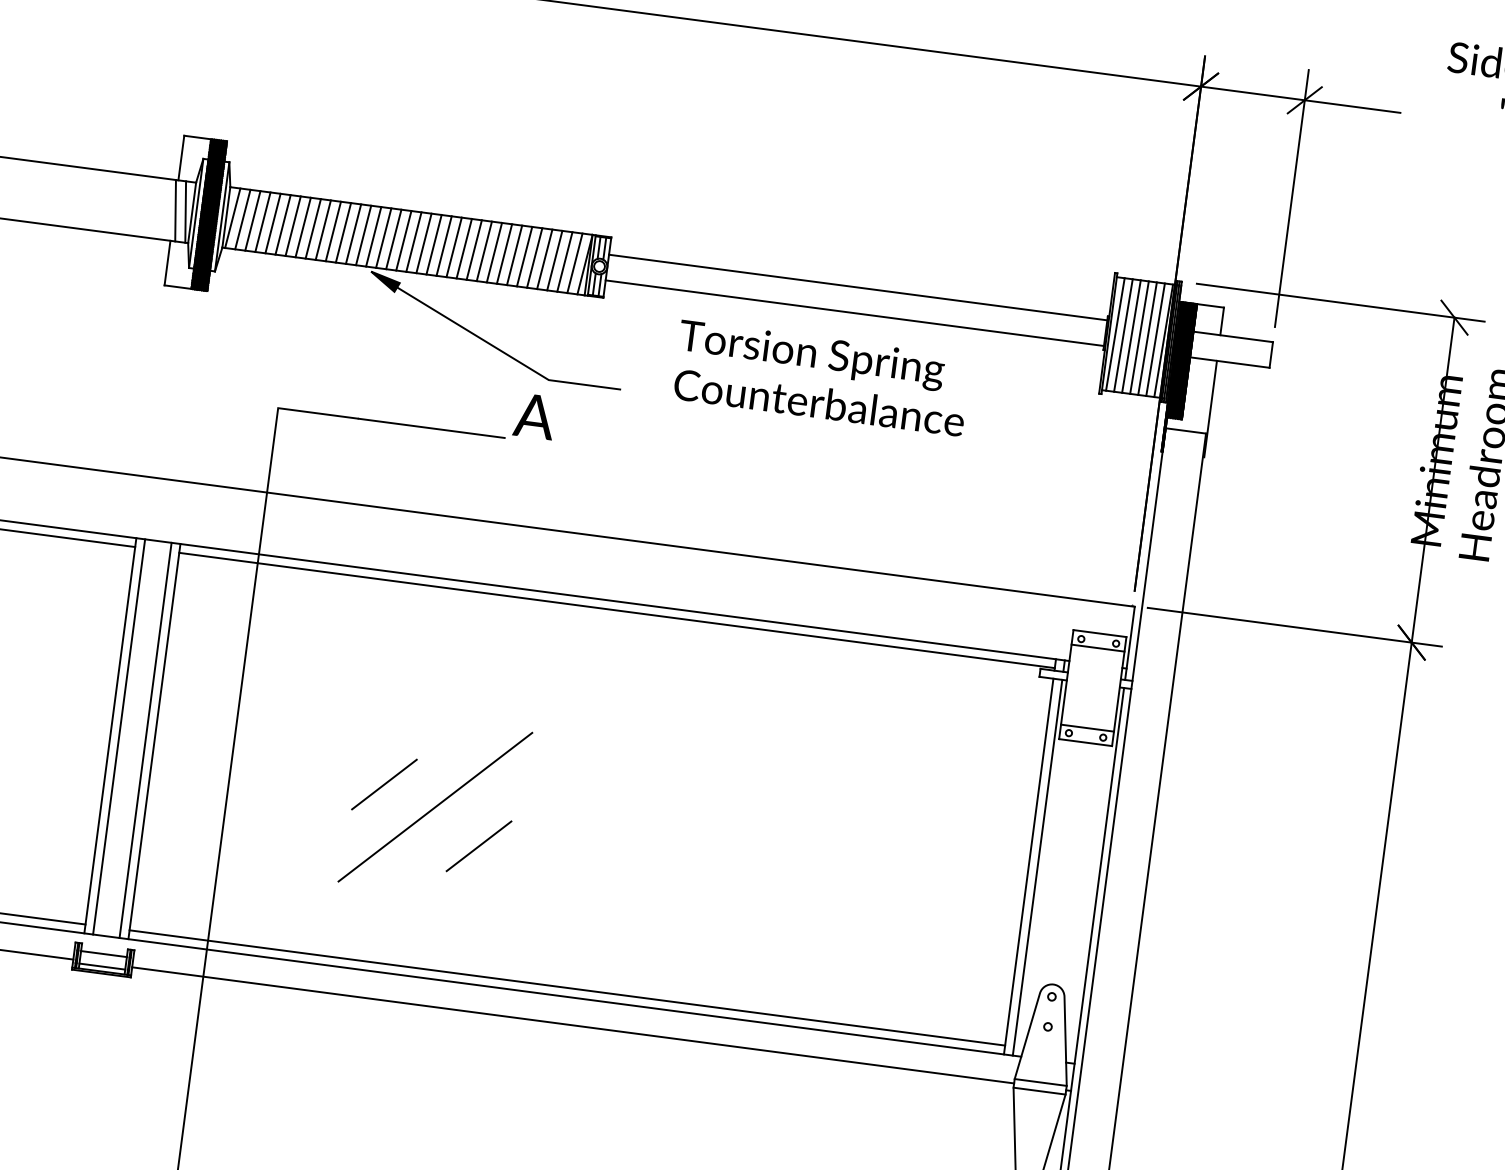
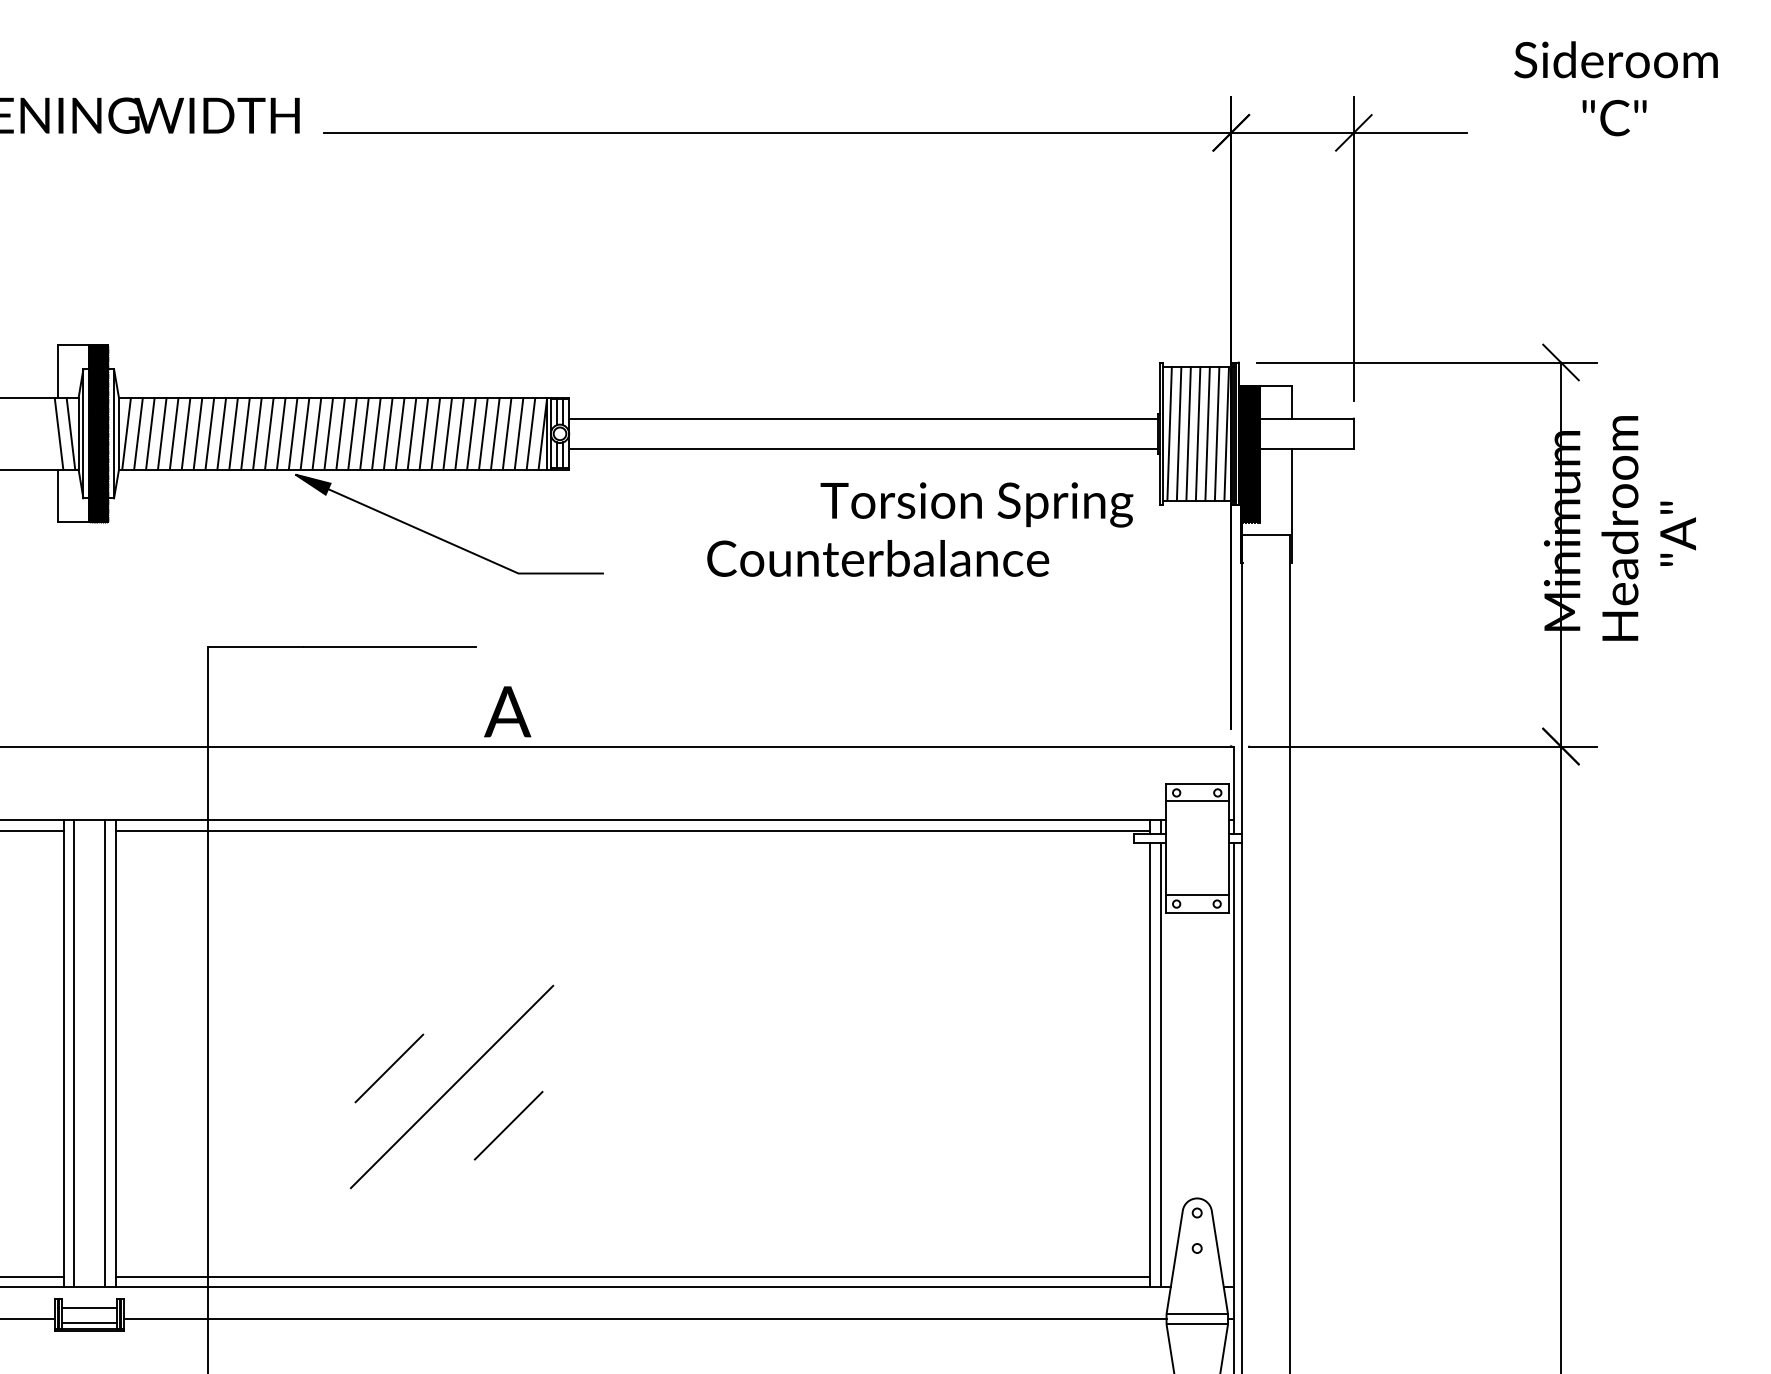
text: (811, 355) -> (976, 504), moved
text: (819, 402) -> (878, 558), moved
text: (534, 416) -> (507, 711), moved

